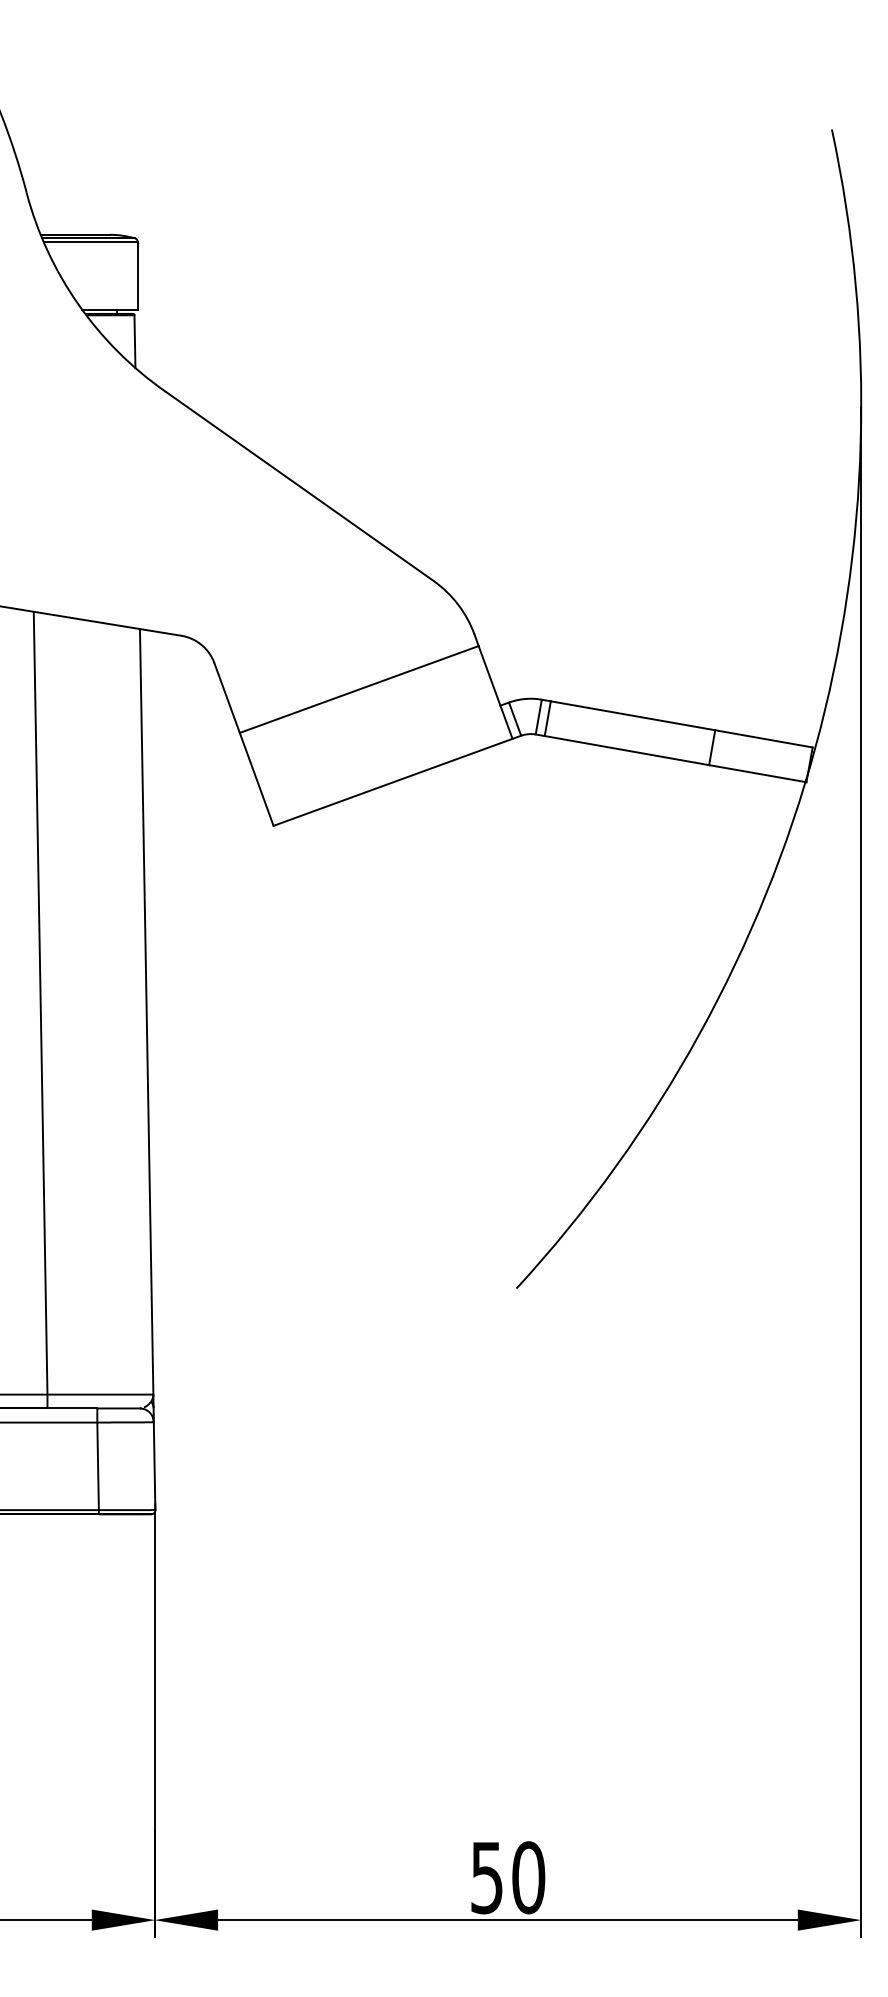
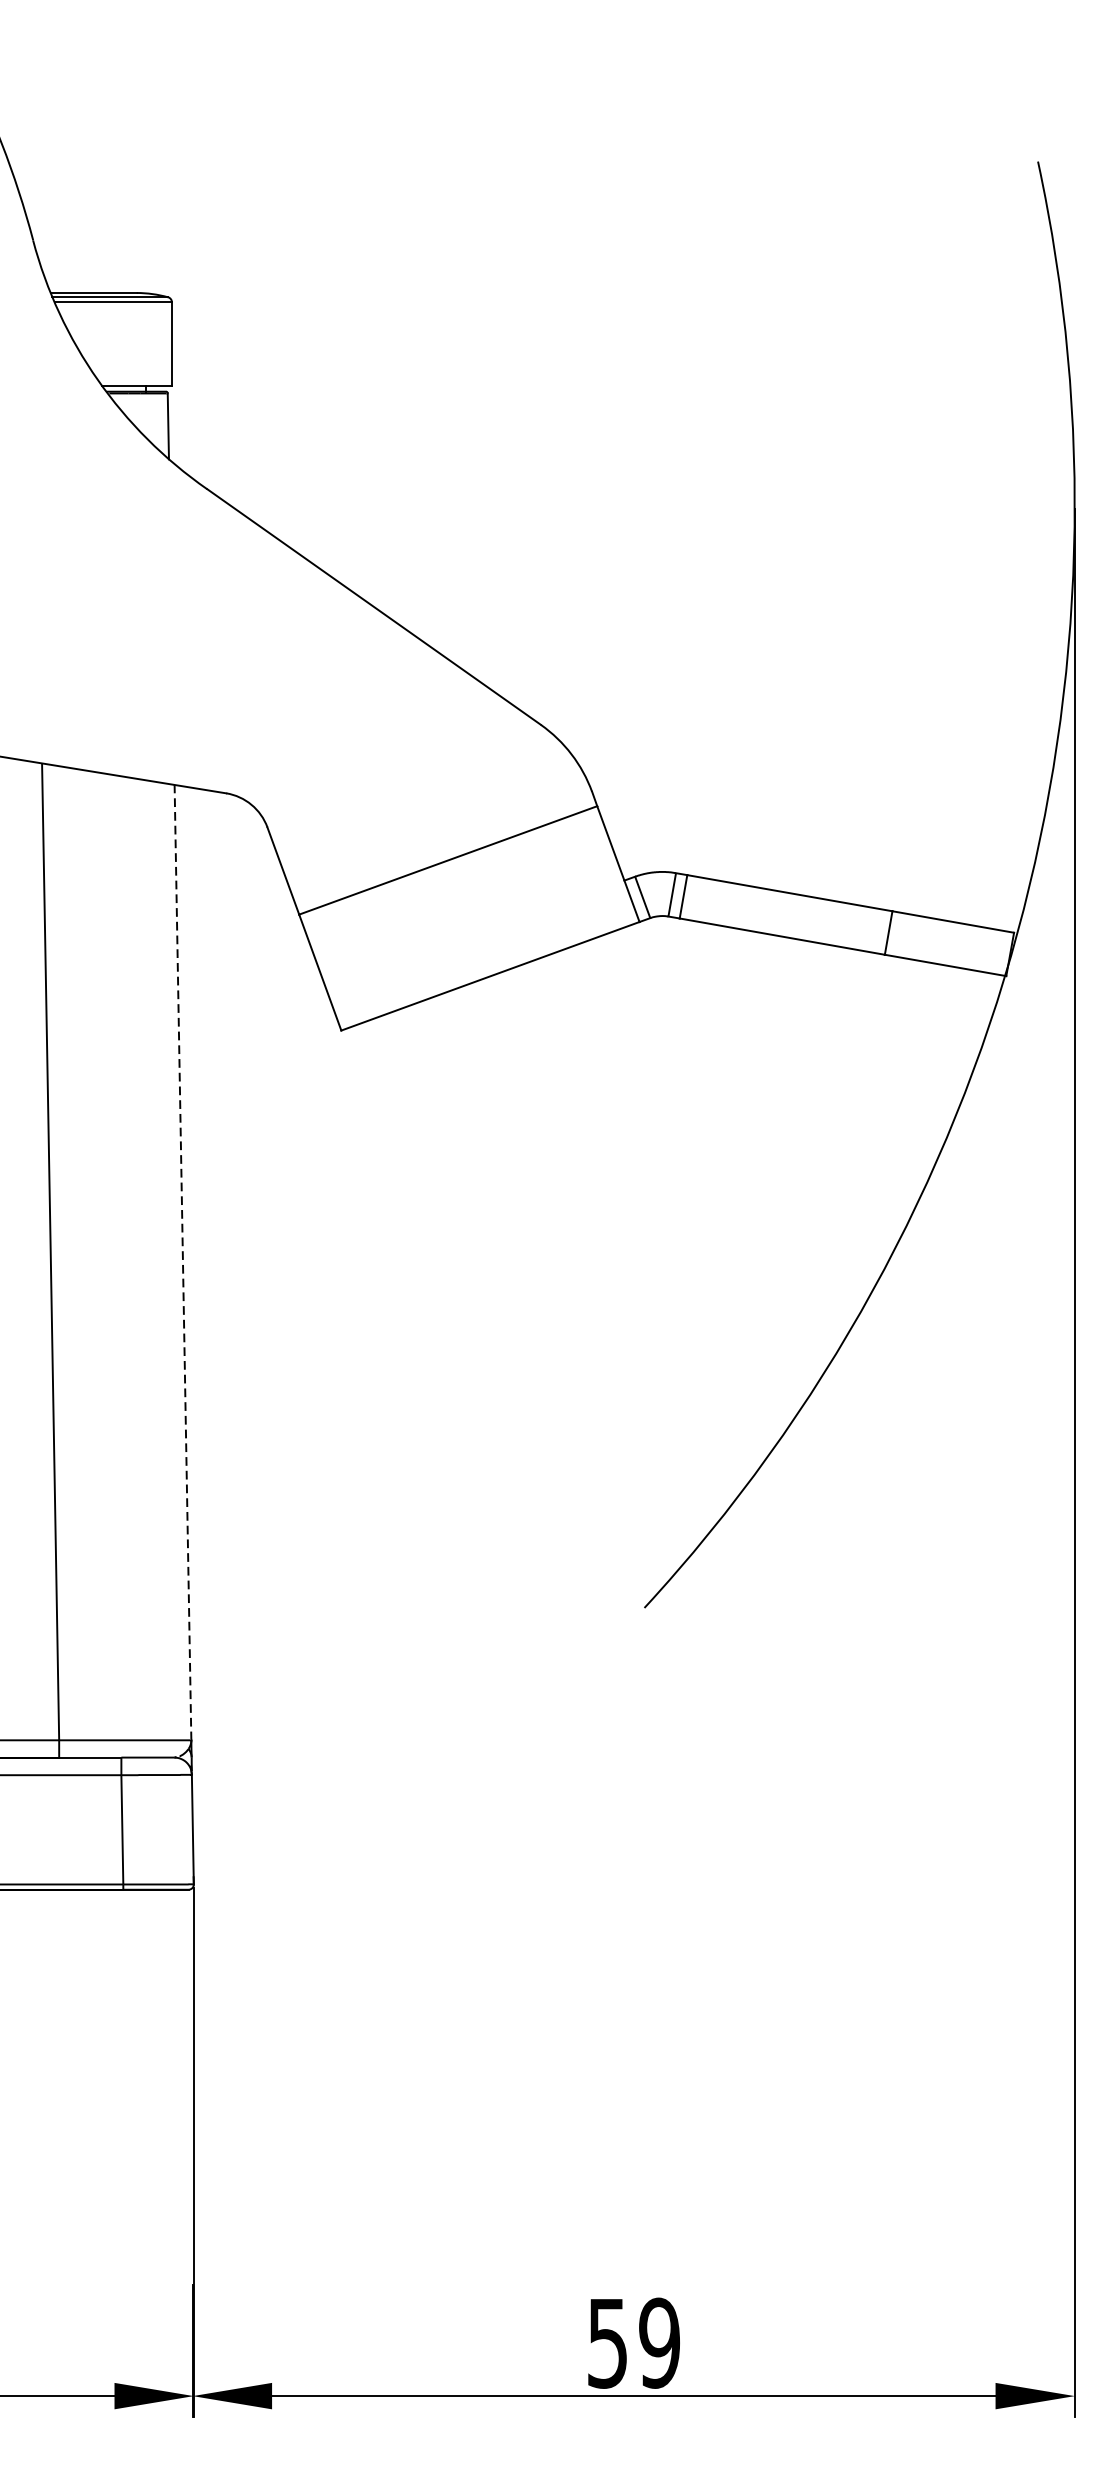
line: (146, 1011) -> (182, 1262), solid -> dashed
text: (528, 1877) -> (659, 2342), 50 -> 59

